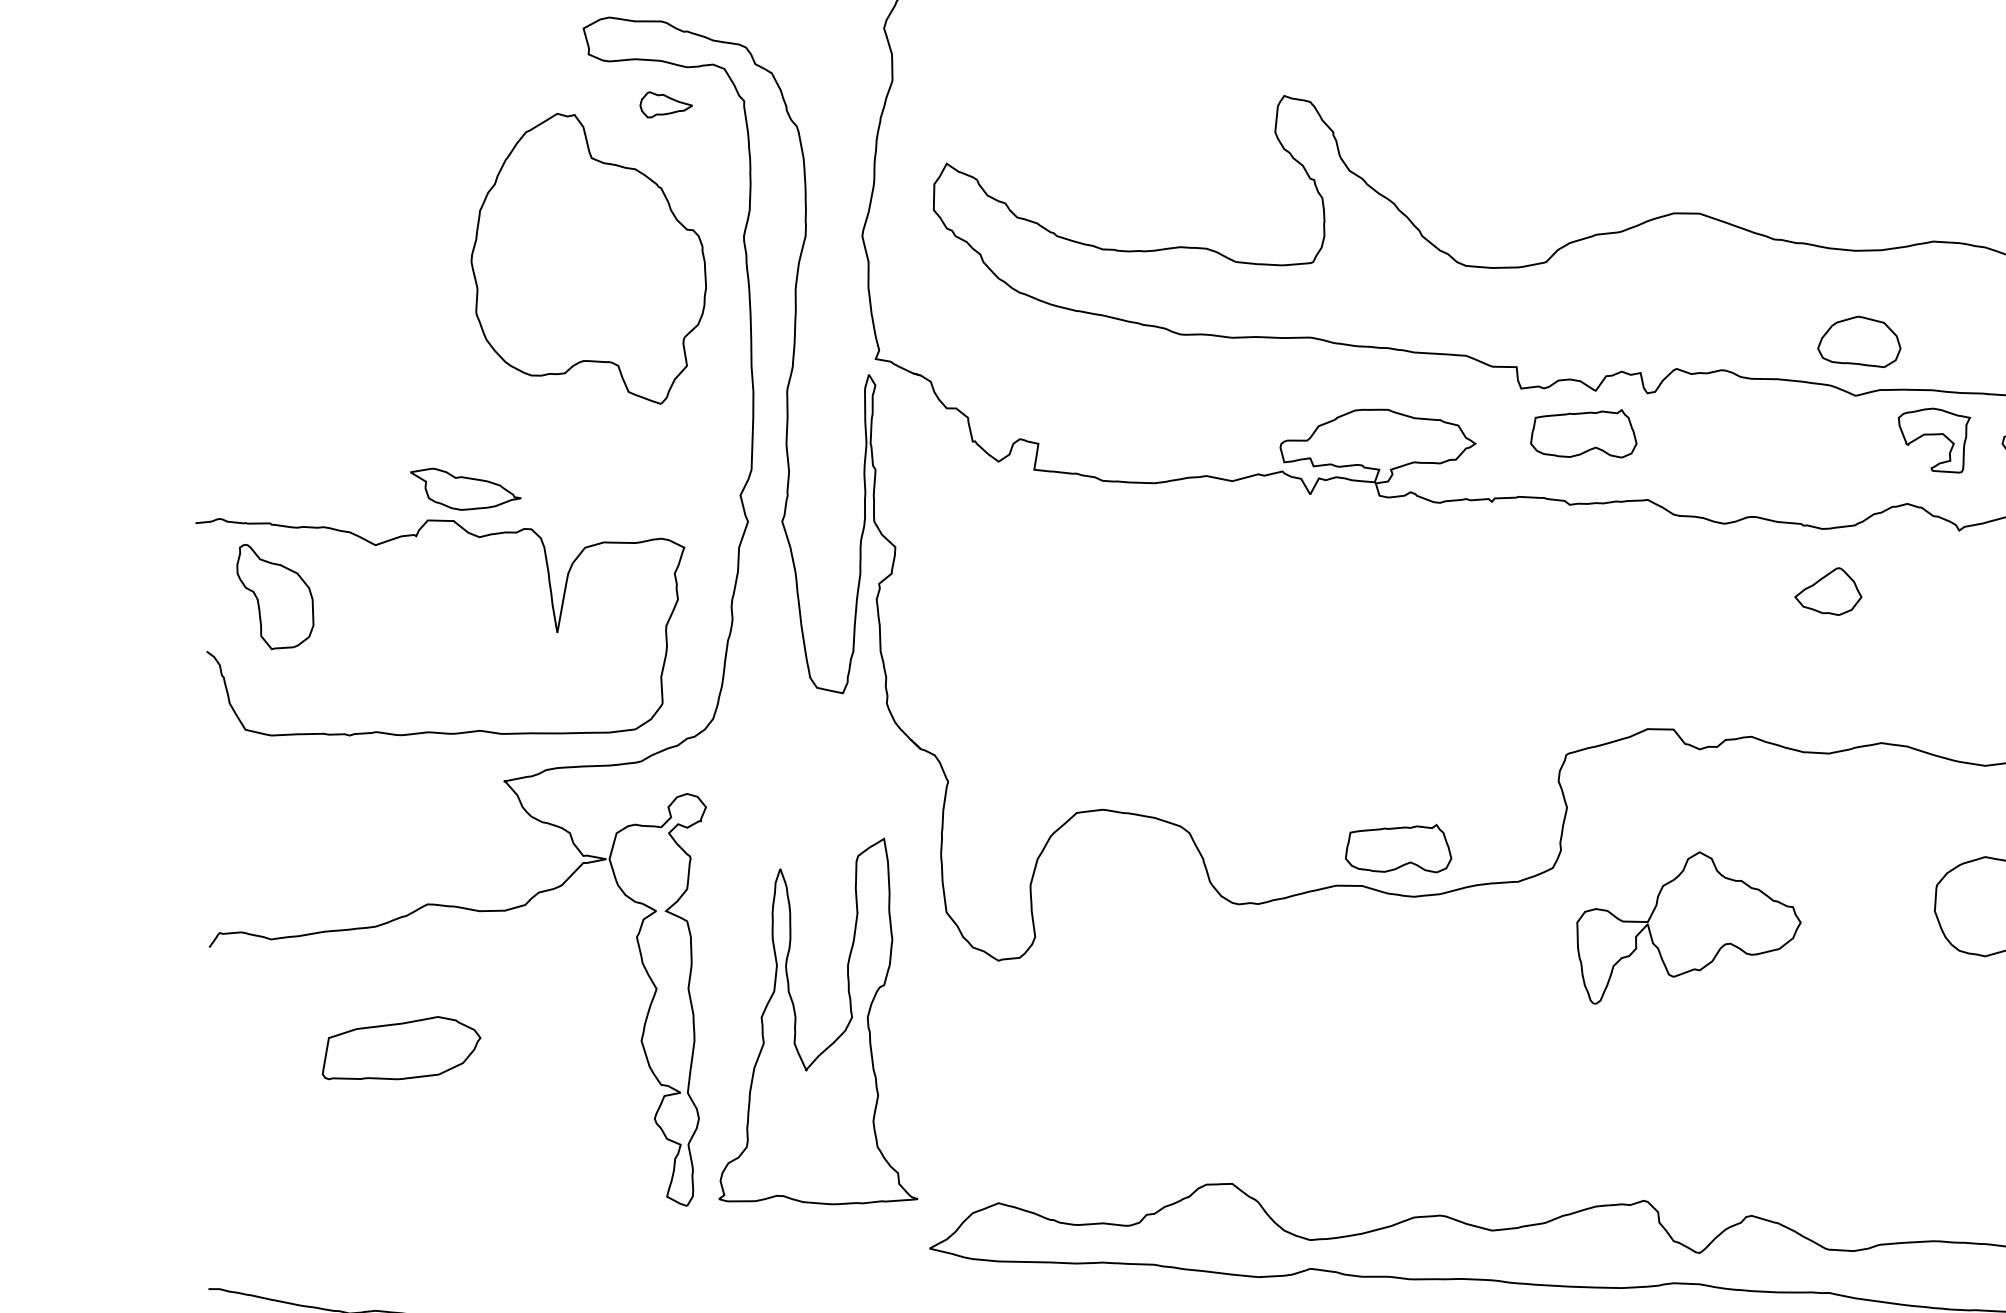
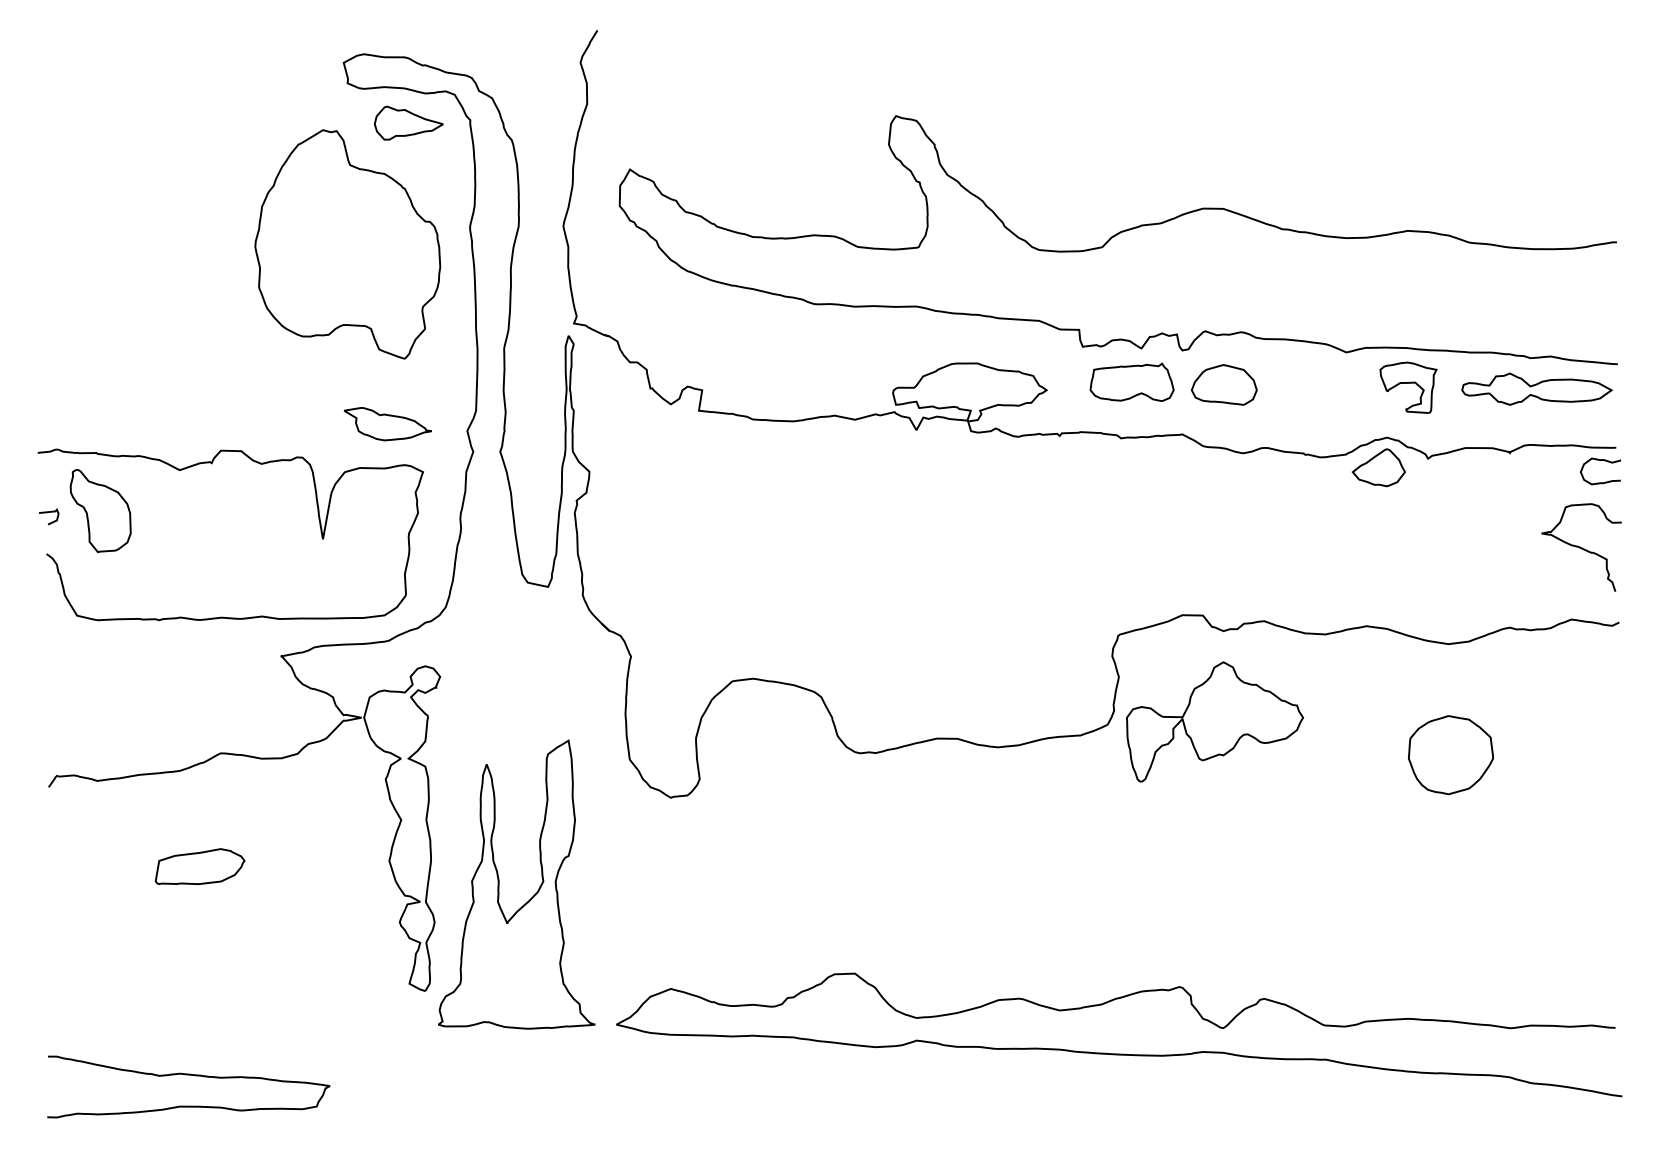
part: (665, 104) -> (408, 122), size x1.67
part: (1859, 341) -> (1224, 384), moved
part: (465, 489) -> (387, 424), moved
part: (1827, 591) -> (1378, 467), moved
curve: (207, 600) -> (47, 513), added
part: (1397, 847) -> (985, 708), removed
part: (1689, 927) -> (1215, 721), moved
part: (796, 1021) -> (499, 884), moved
part: (400, 1047) -> (199, 866), size x0.71

